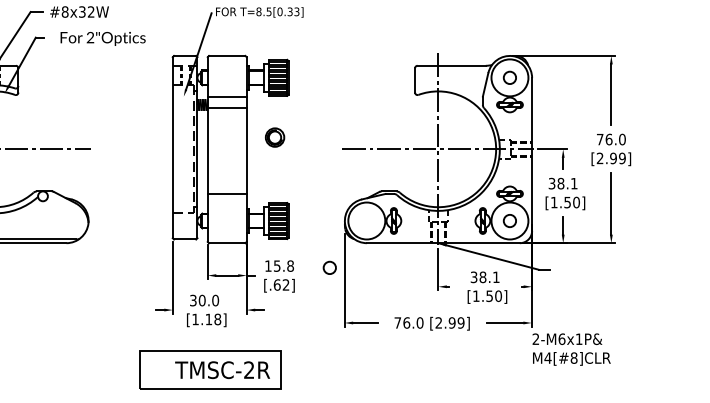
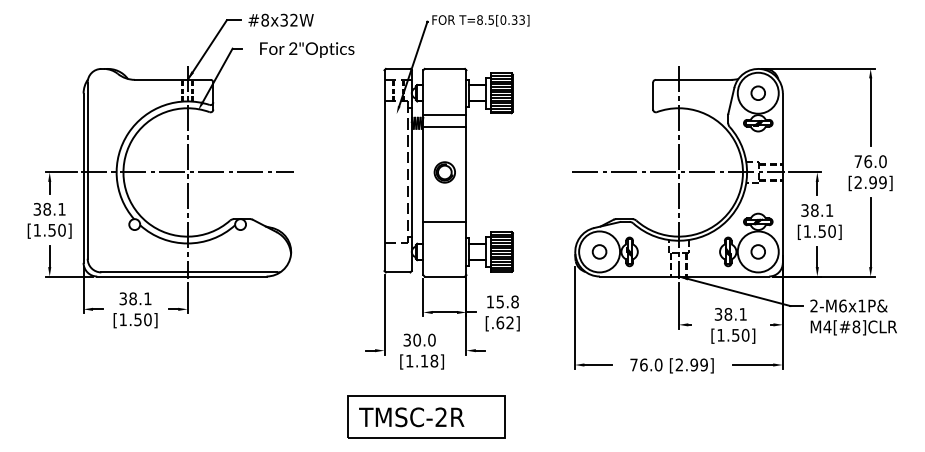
part: (274, 137) -> (444, 172), moved
circle: (329, 267) -> (599, 251), moved
text: (571, 349) -> (853, 317), moved
text: (222, 370) -> (411, 417), moved

